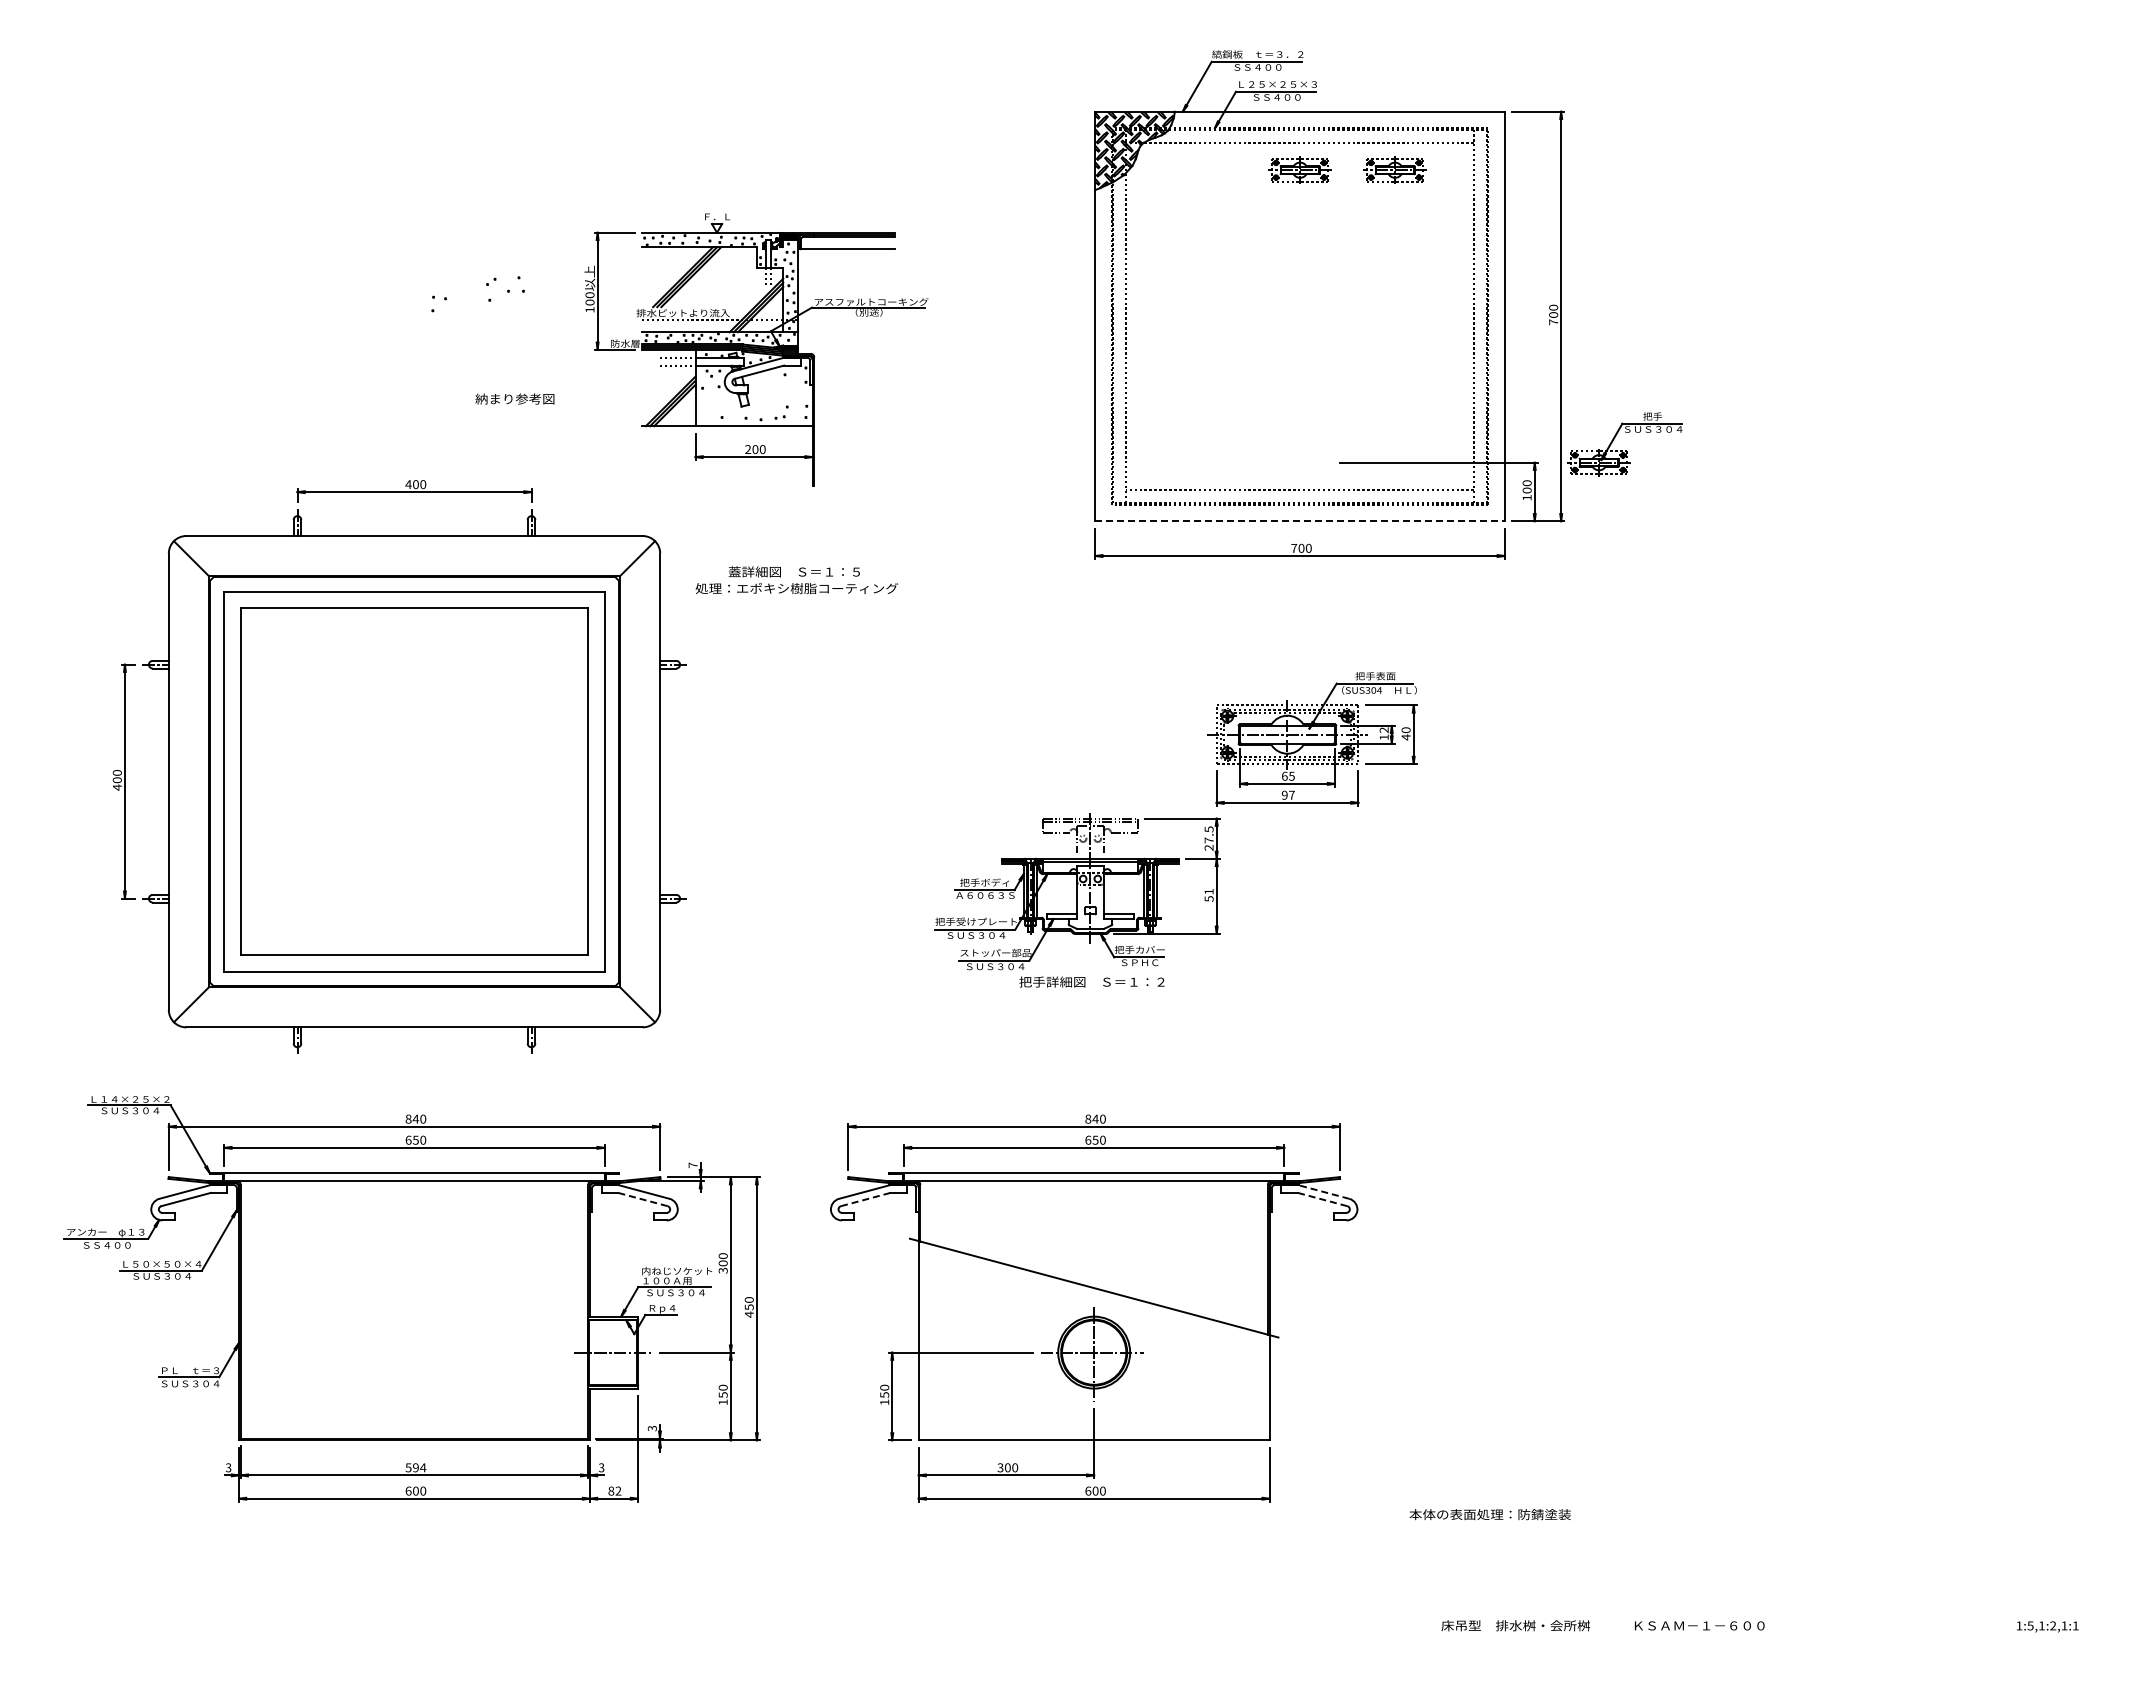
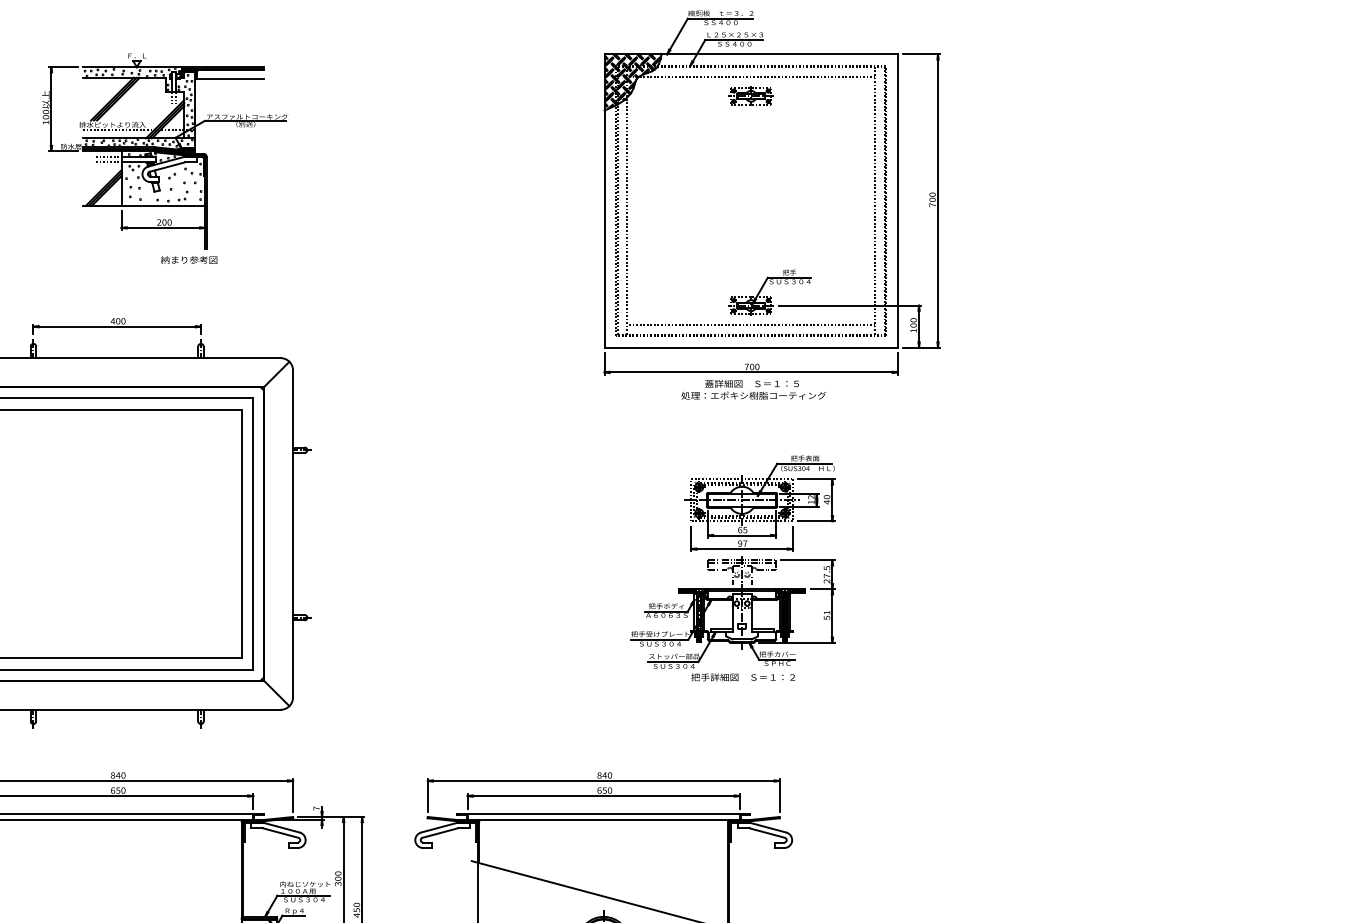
part: (1394, 169) -> (818, 95), removed
part: (756, 349) -> (165, 150), moved
part: (1625, 450) -> (770, 296), moved
line: (1300, 521) -> (751, 347), dashed -> solid
text: (796, 580) -> (753, 389), moved
part: (1077, 900) -> (732, 619), moved
line: (1323, 1191) -> (767, 827), dashed -> solid
line: (642, 1199) -> (280, 833), dashed -> solid
line: (865, 1199) -> (440, 833), dashed -> solid
line: (1322, 1199) -> (767, 833), dashed -> solid

